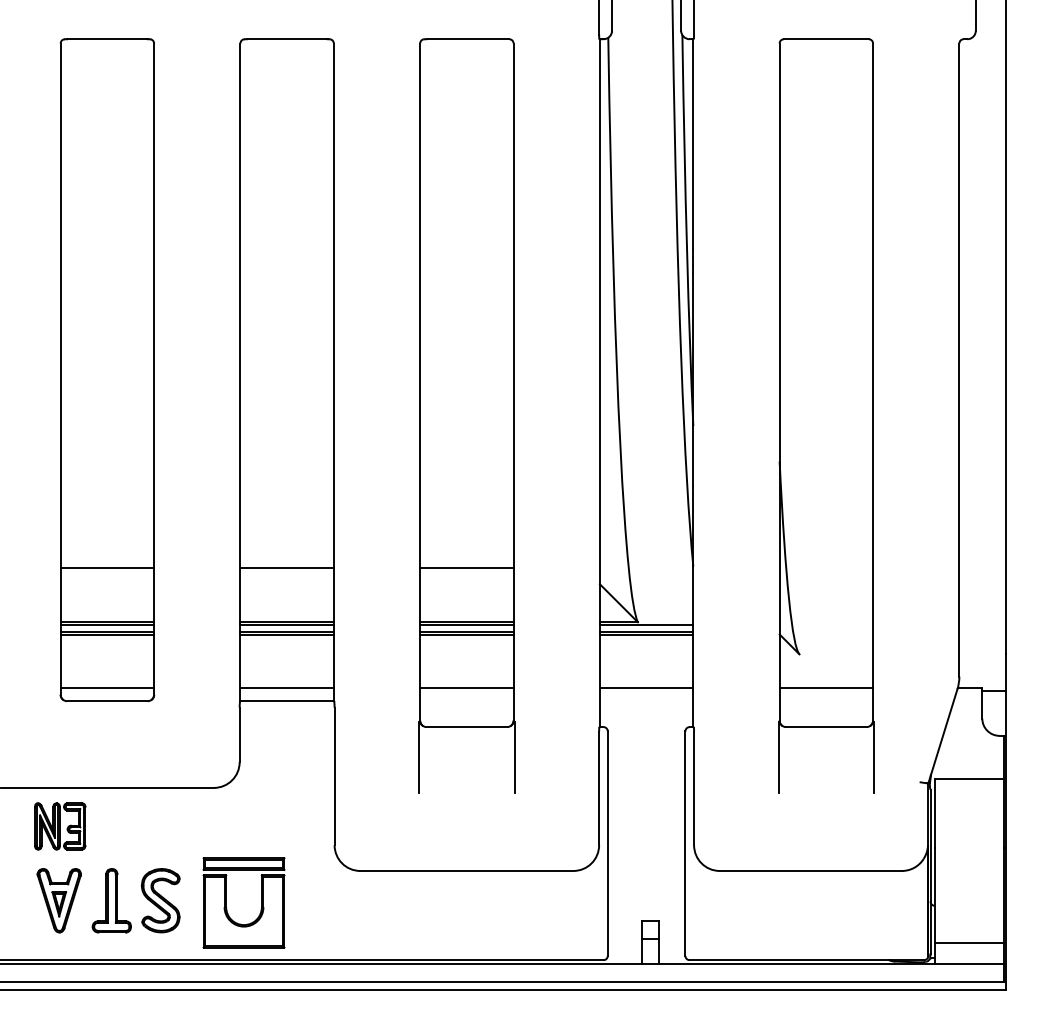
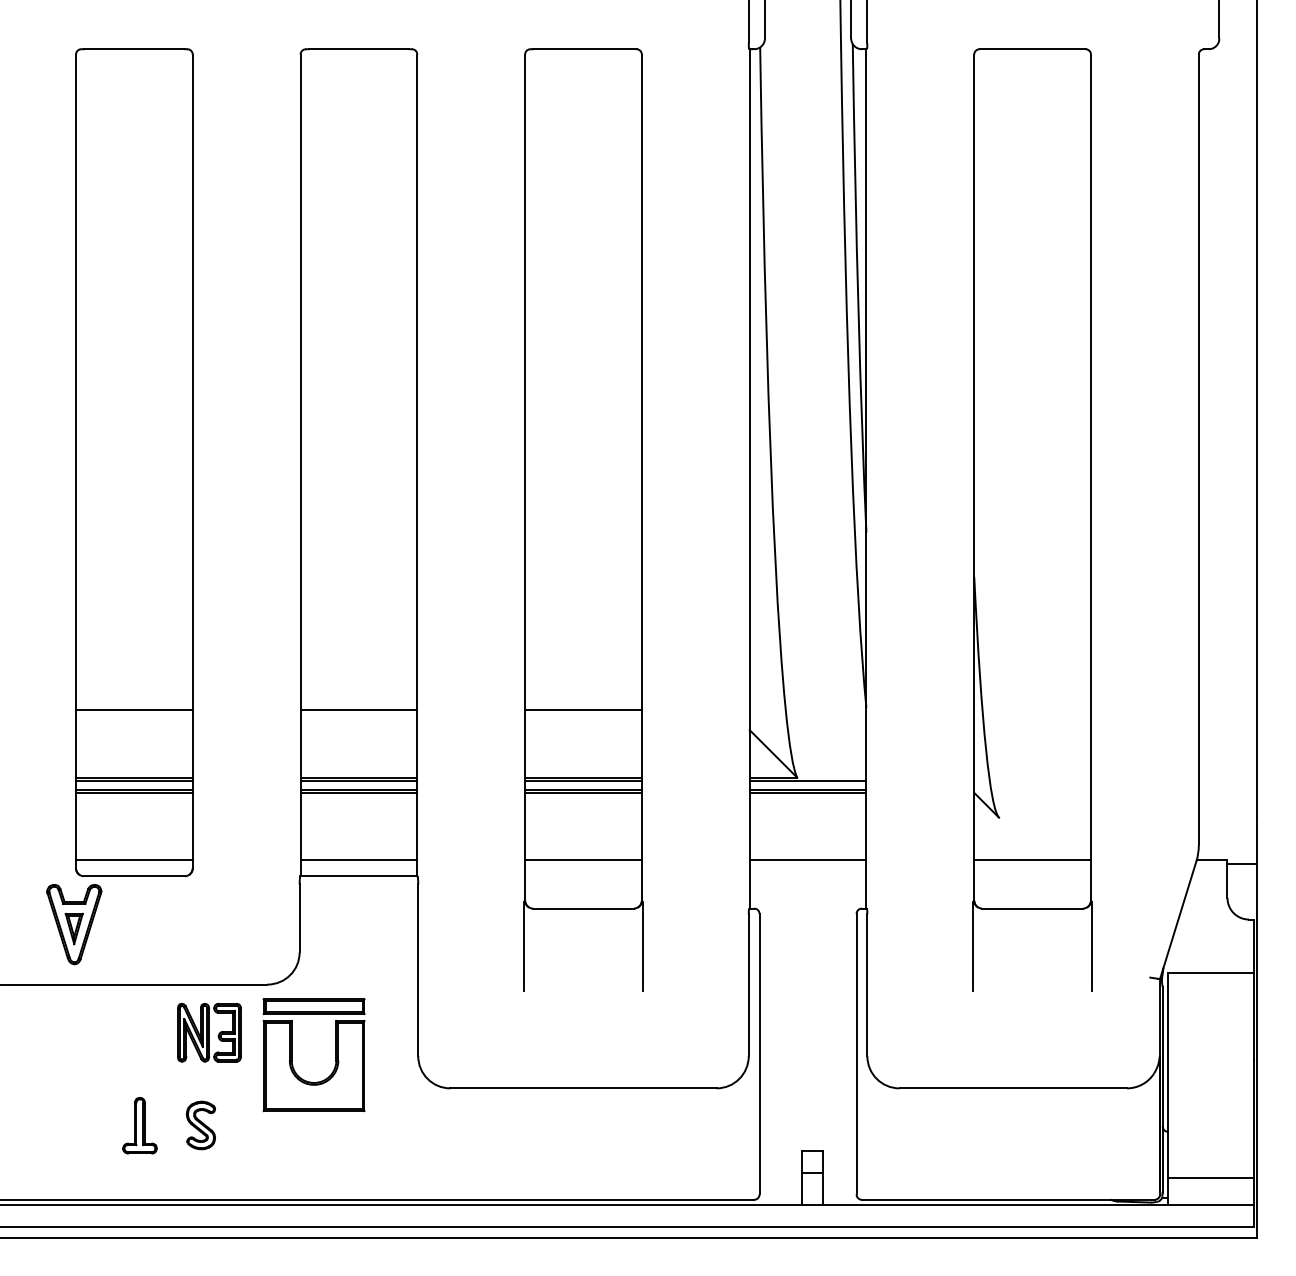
part: (60, 826) -> (209, 1032), moved
part: (59, 900) -> (74, 924), moved
part: (111, 900) -> (139, 1125), size x0.7
part: (160, 900) -> (200, 1125), size x0.6
part: (226, 903) -> (292, 1055), moved

